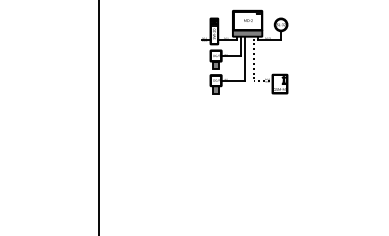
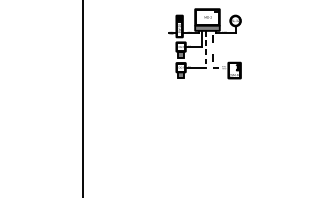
line: (245, 58) -> (205, 49), solid -> dashed

